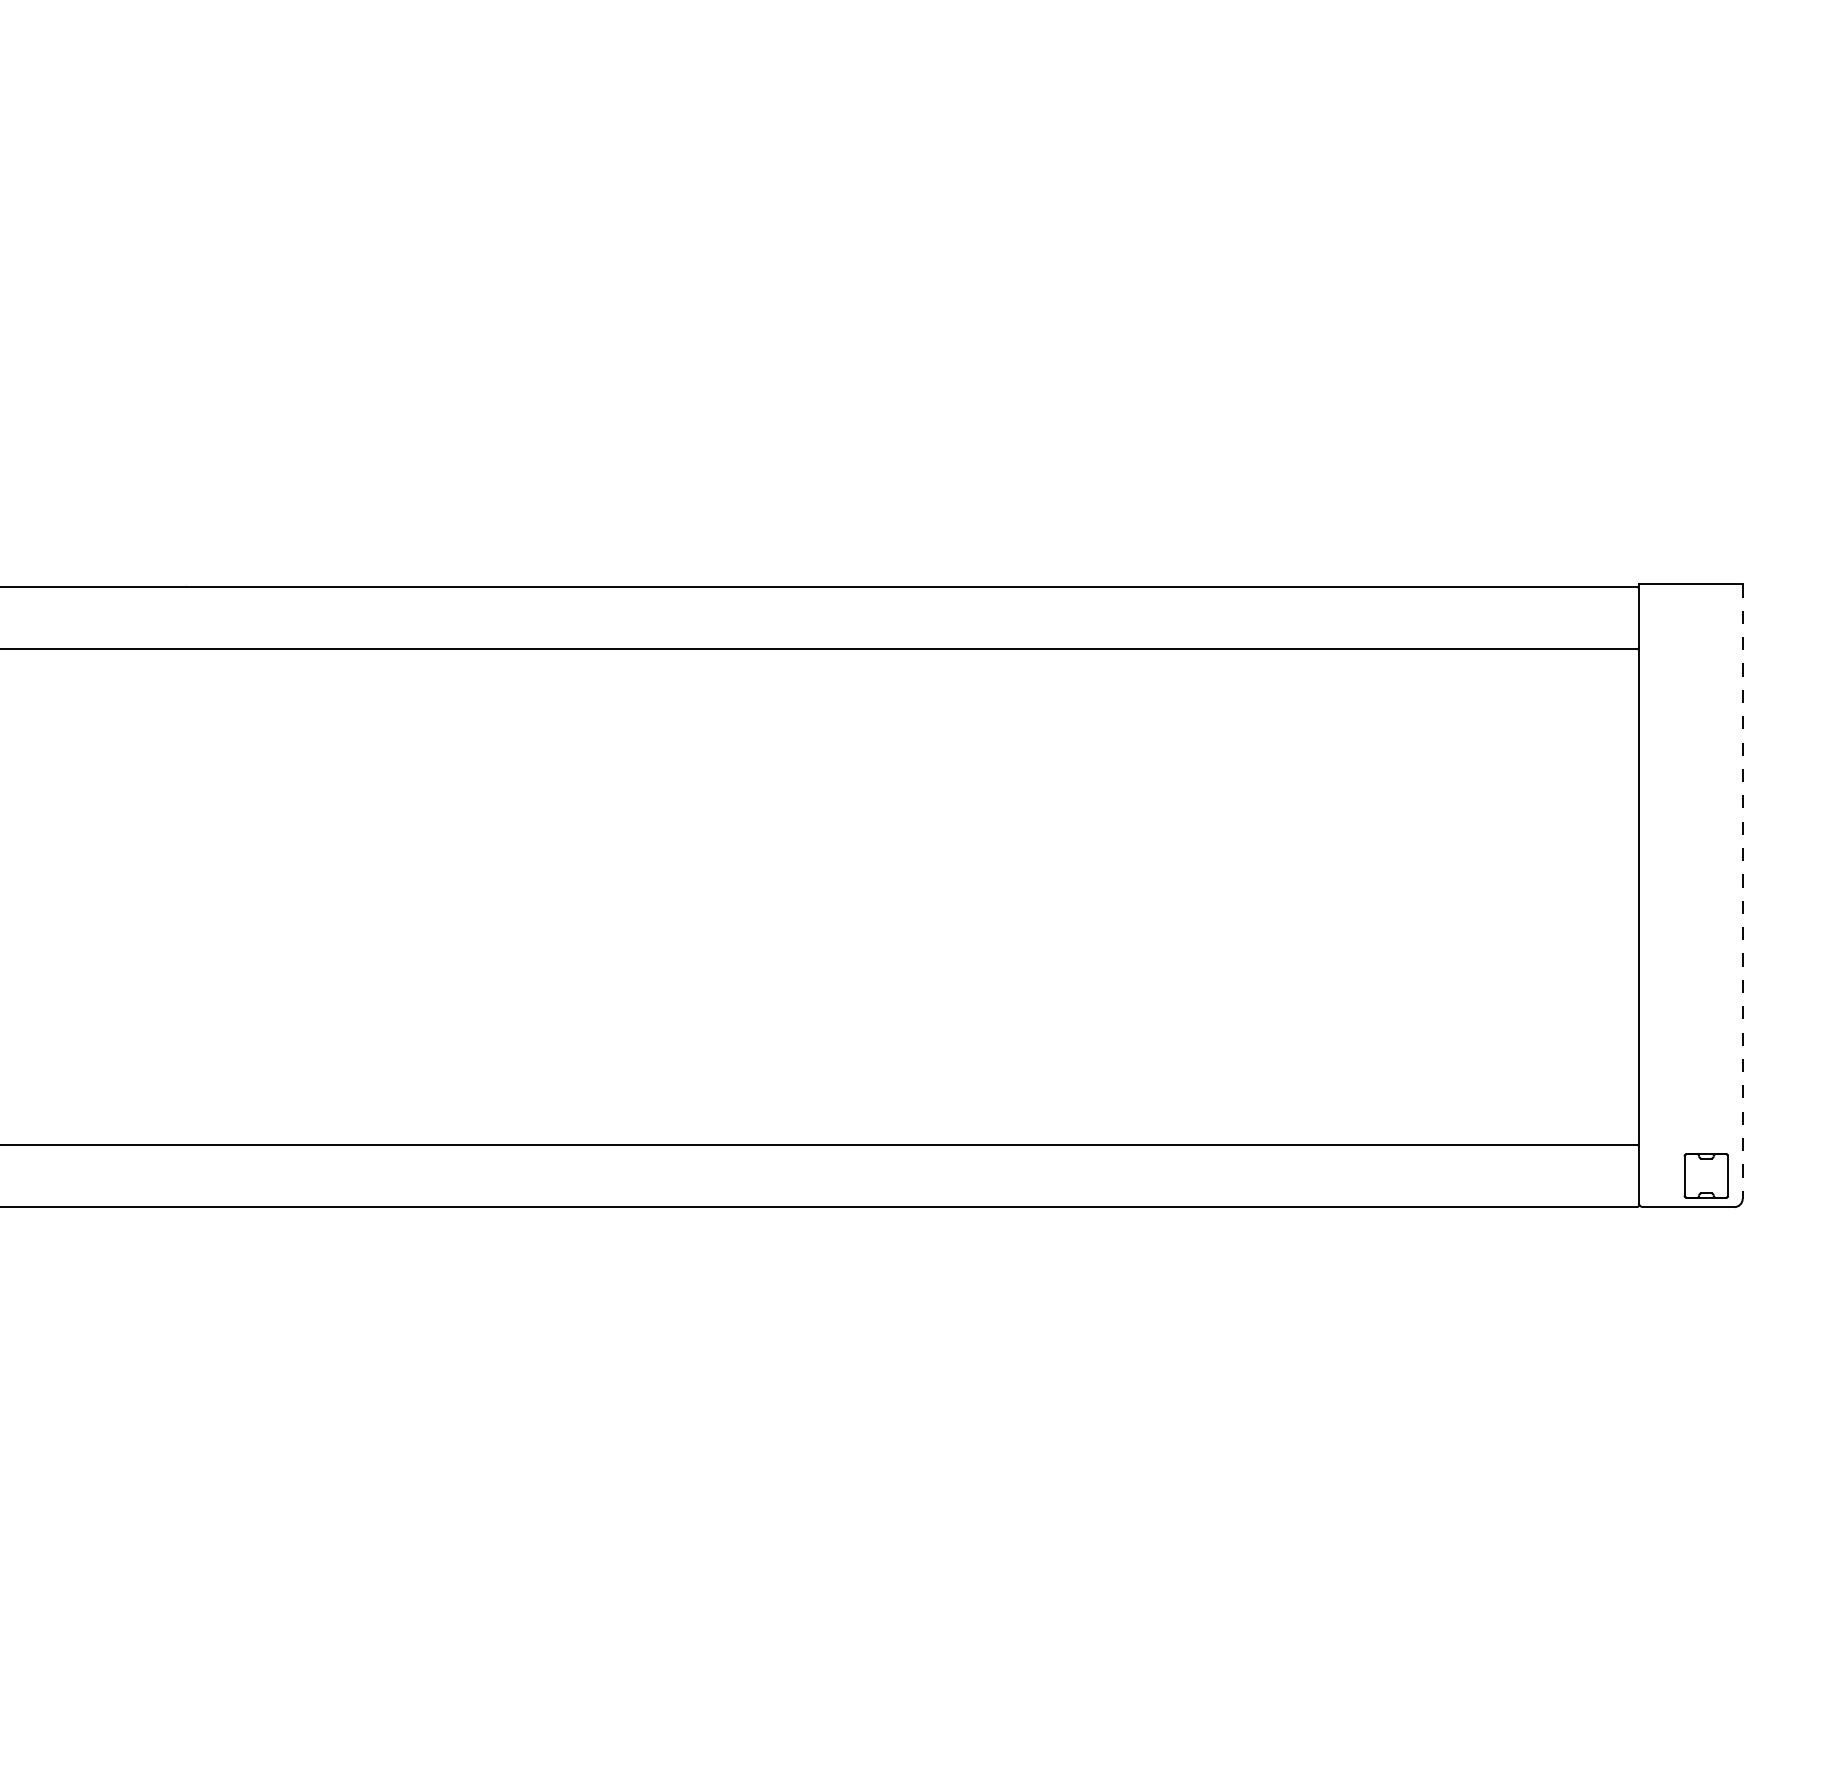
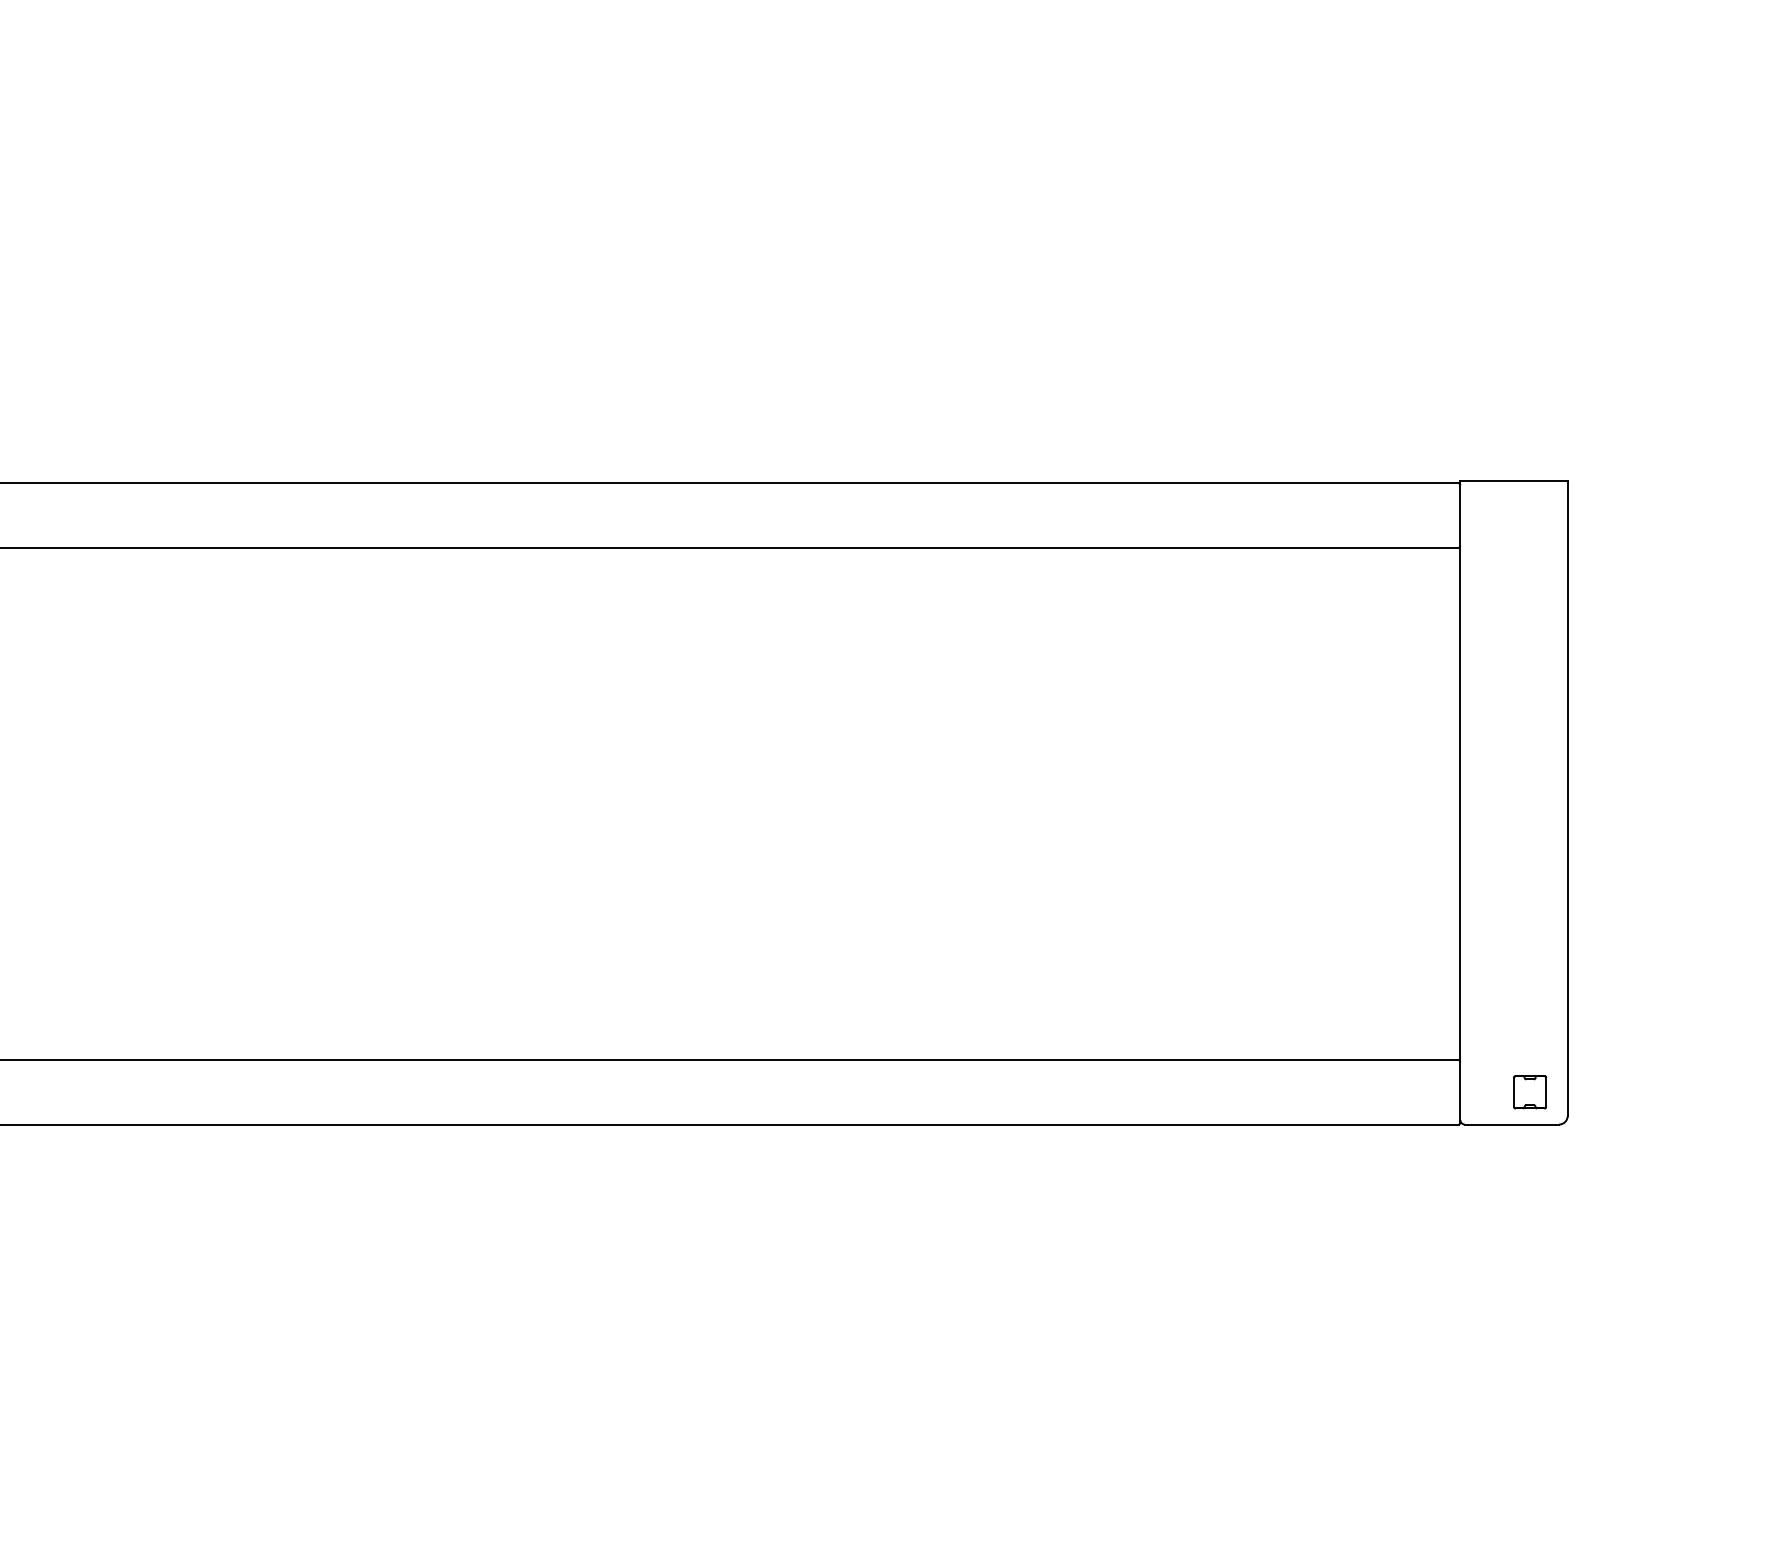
line: (1742, 892) -> (1567, 799), dashed -> solid
part: (1705, 1175) -> (1529, 1091), size x0.71

